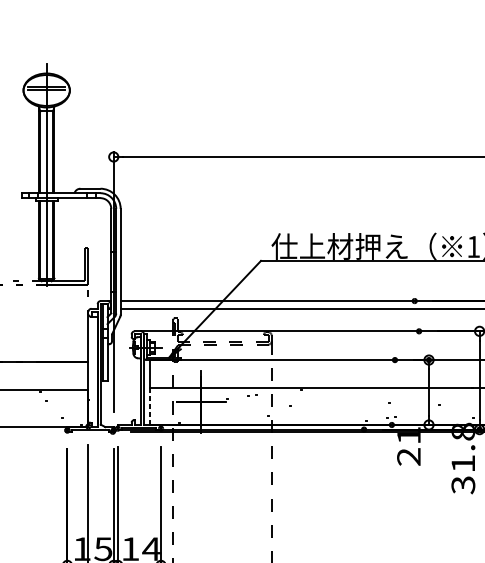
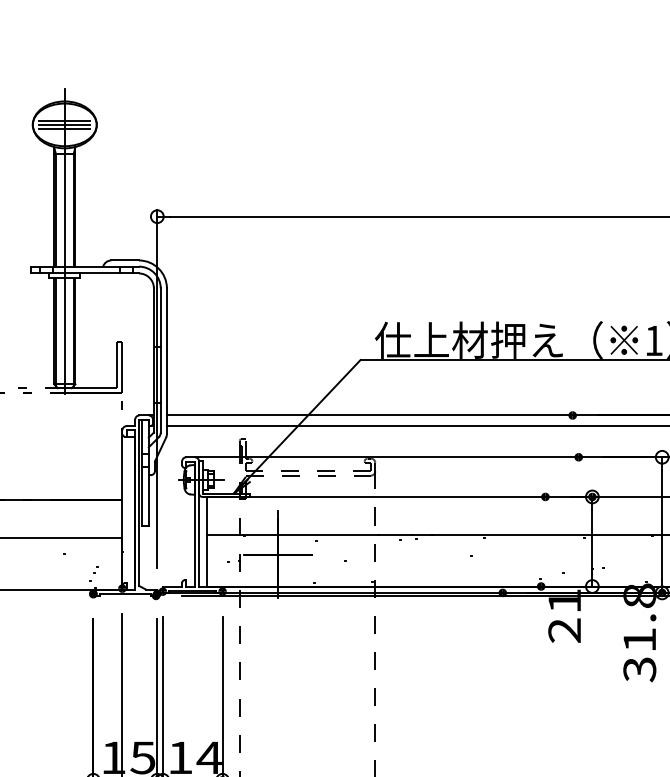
line: (46, 93) -> (64, 129), added
line: (149, 406) -> (206, 560), dashed -> solid

